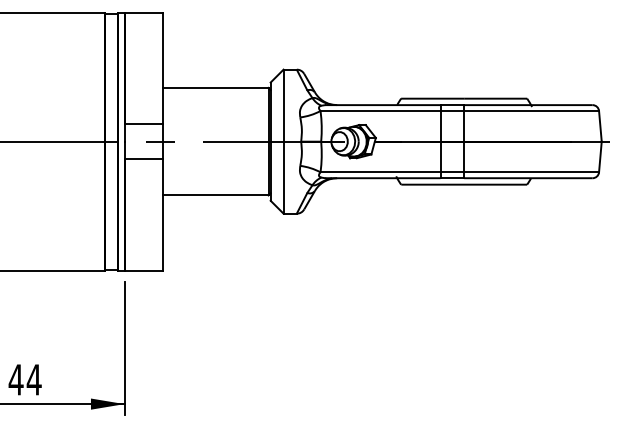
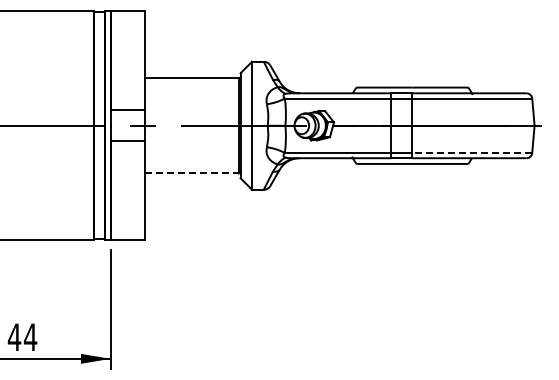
line: (531, 171) -> (472, 152), solid -> dashed
line: (215, 195) -> (191, 173), solid -> dashed

